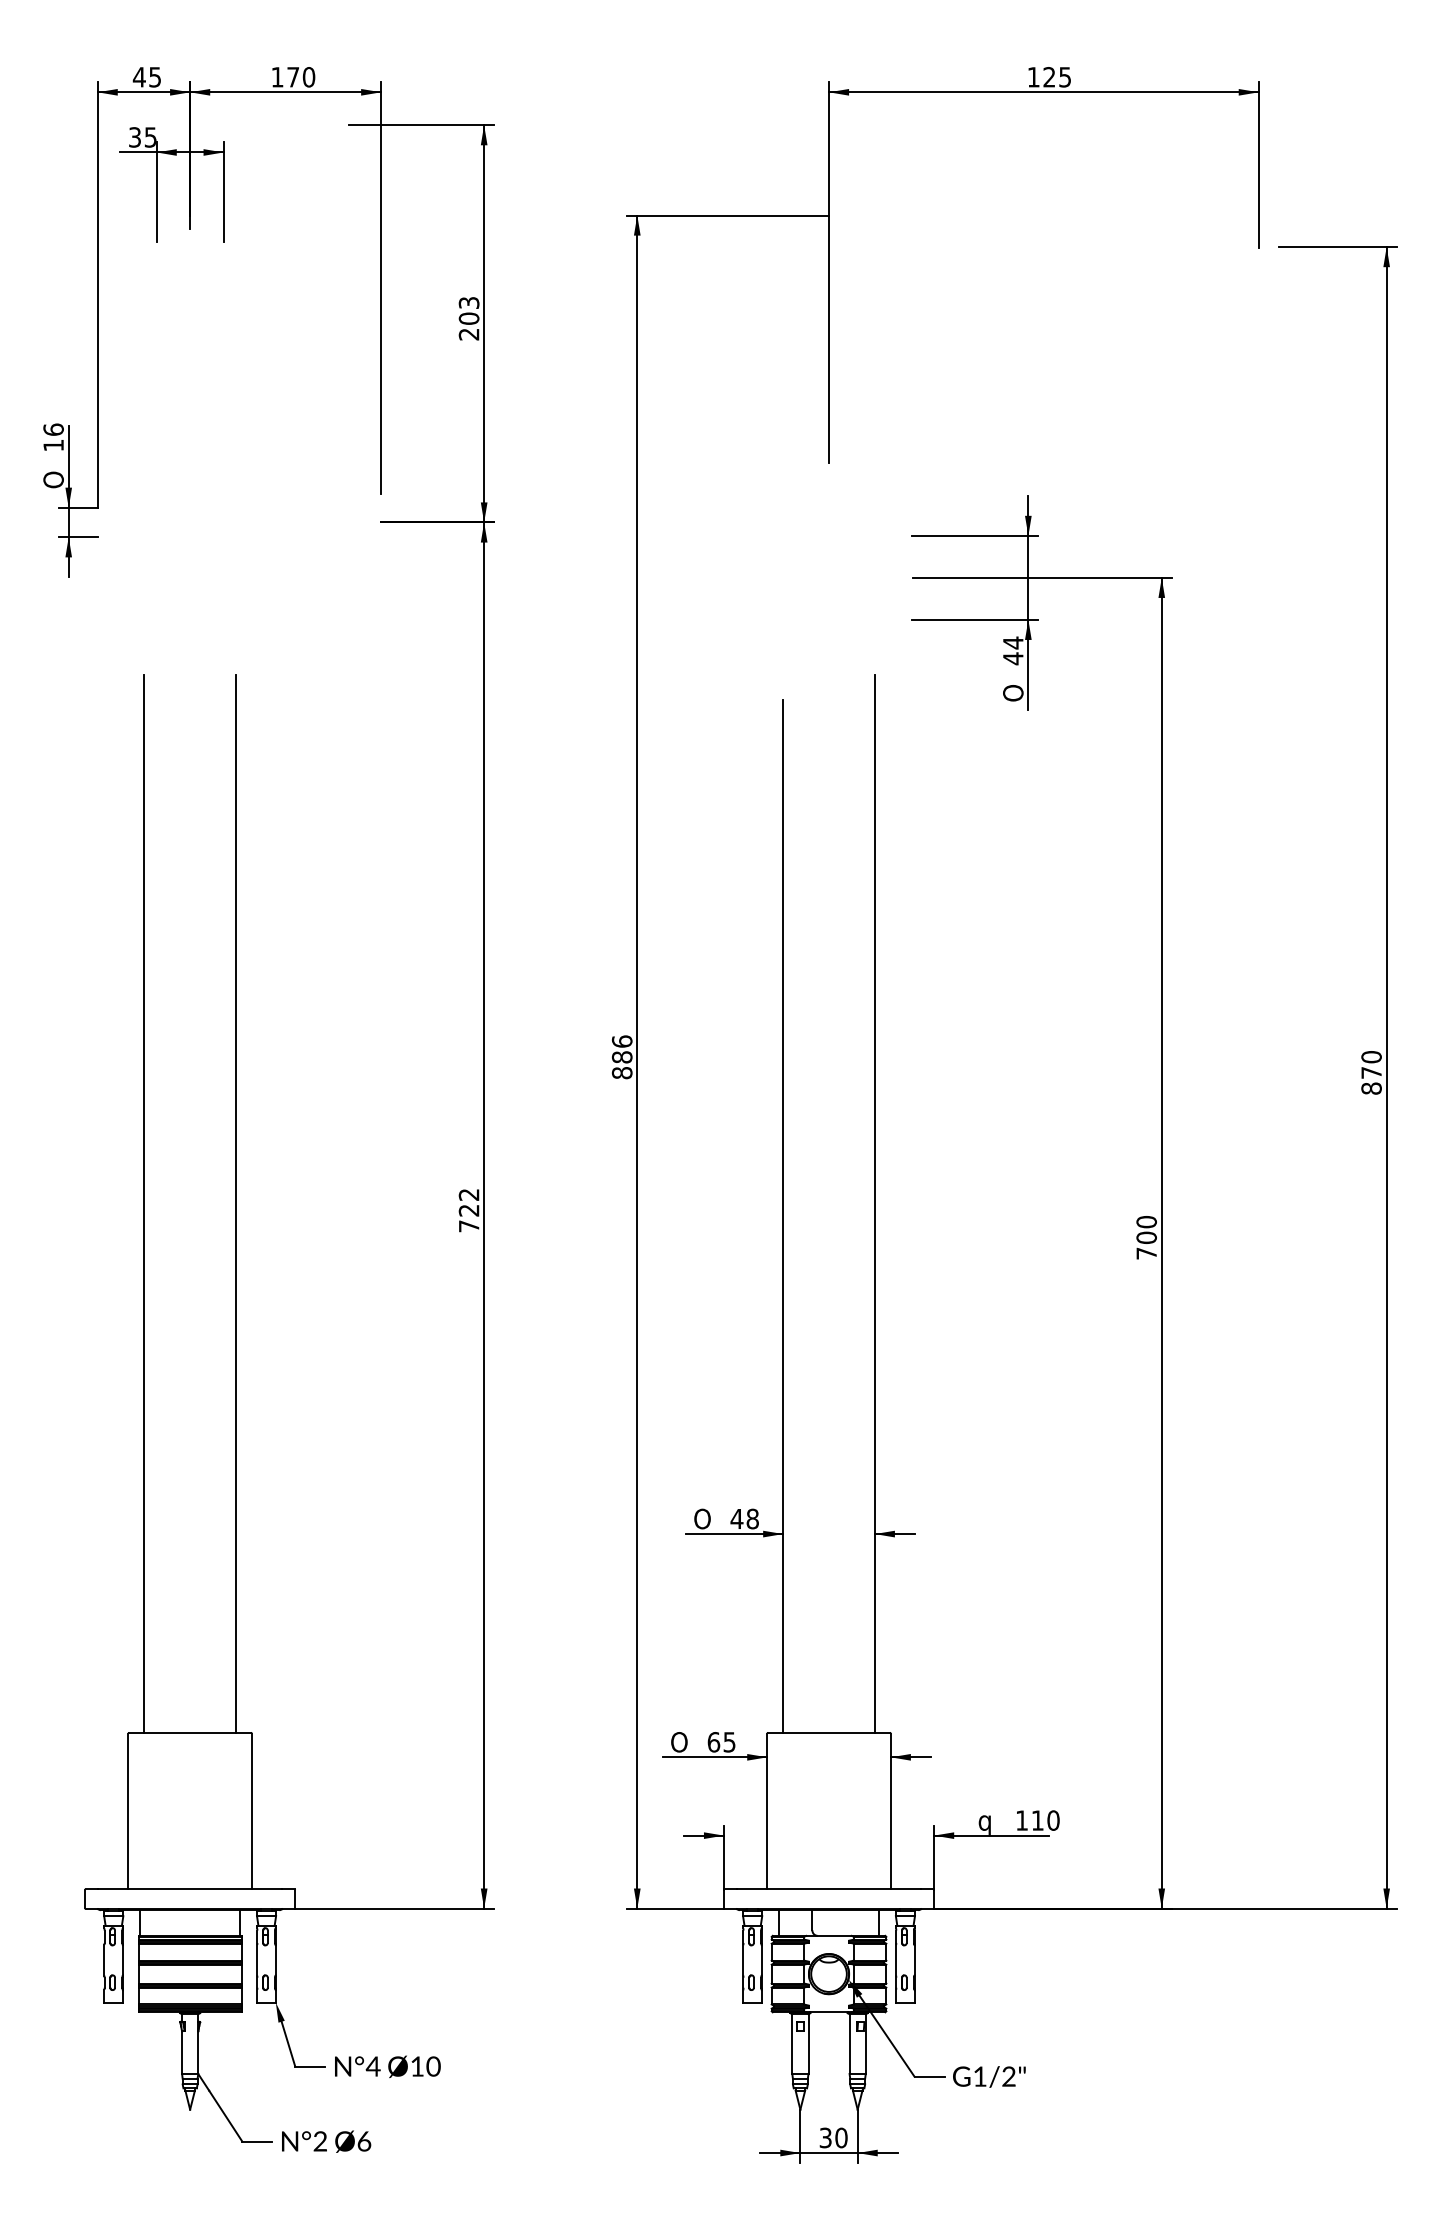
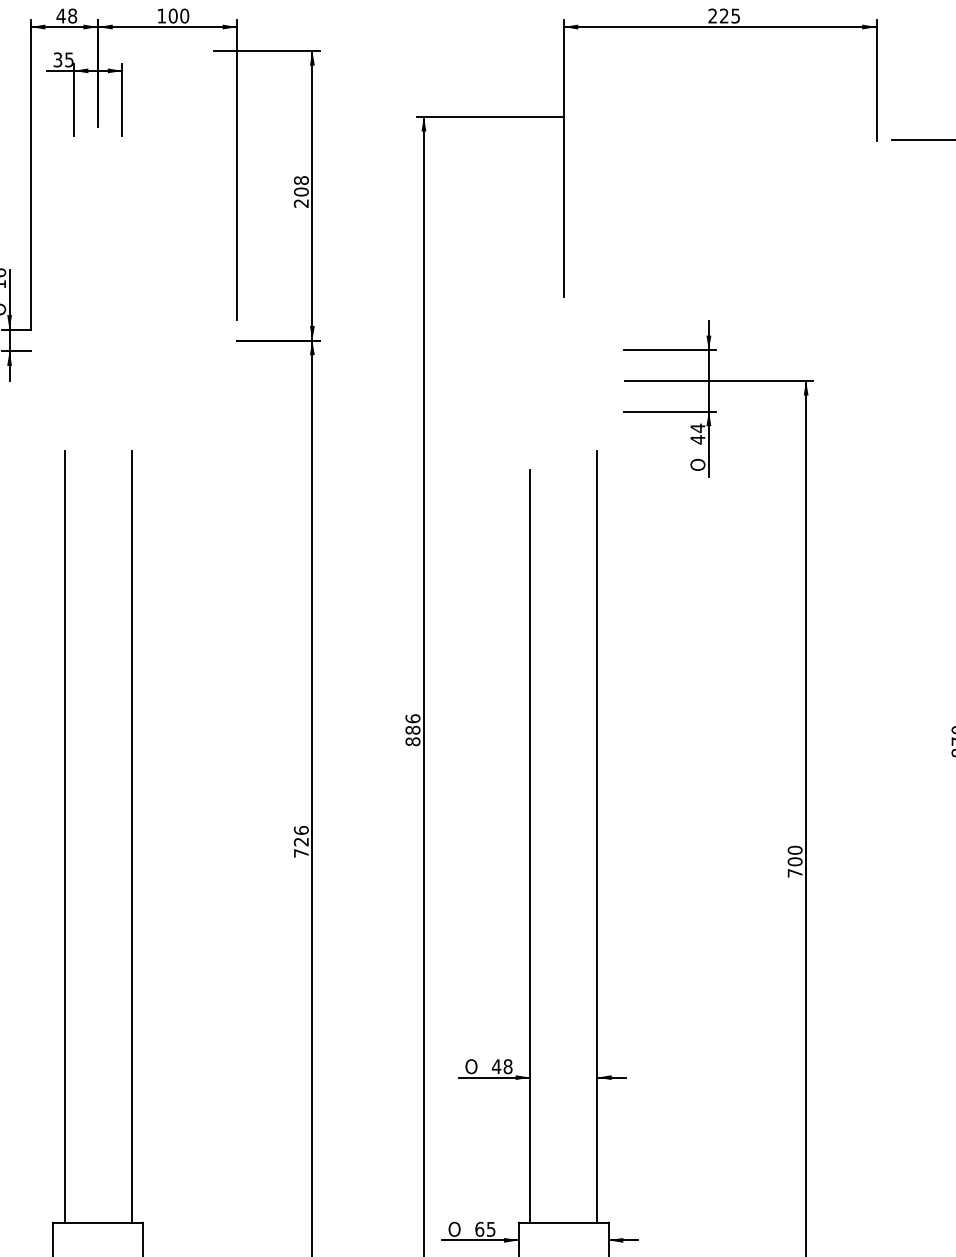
text: (155, 77) -> (72, 16), 45 -> 48
text: (293, 77) -> (173, 16), 170 -> 100
text: (1033, 77) -> (712, 16), 125 -> 225
text: (468, 302) -> (300, 180), 203 -> 208
text: (468, 1194) -> (300, 830), 722 -> 726

